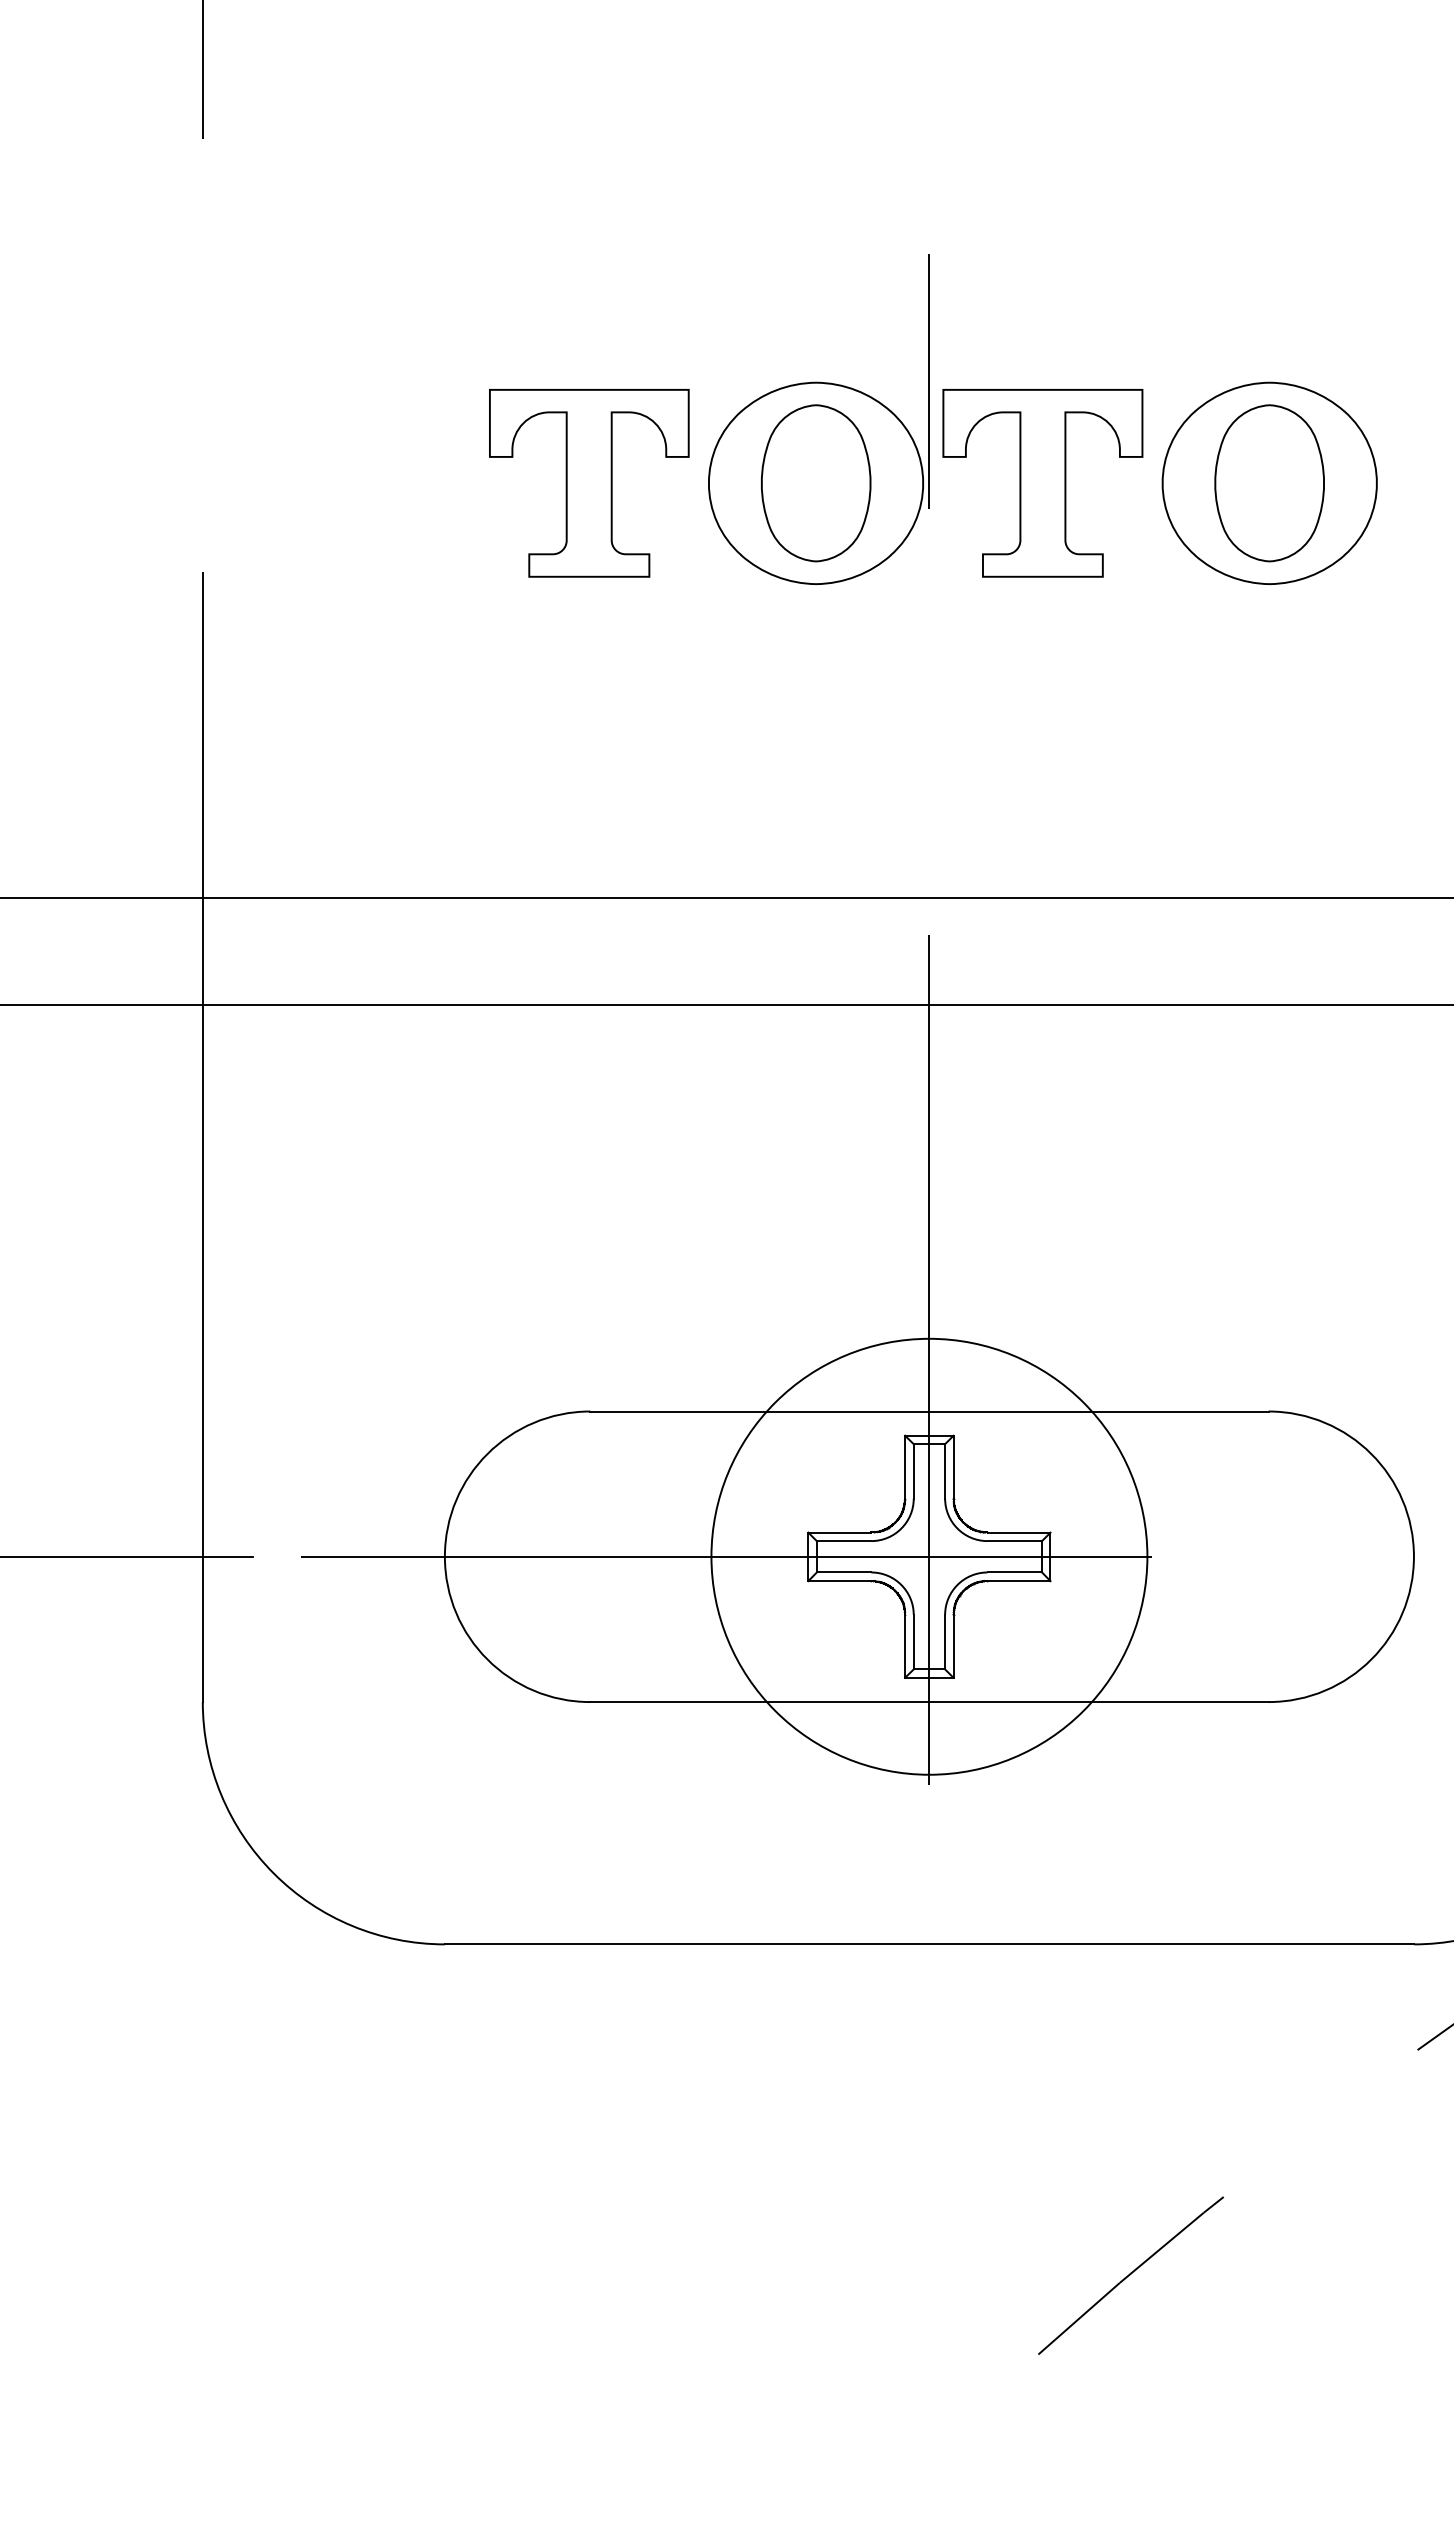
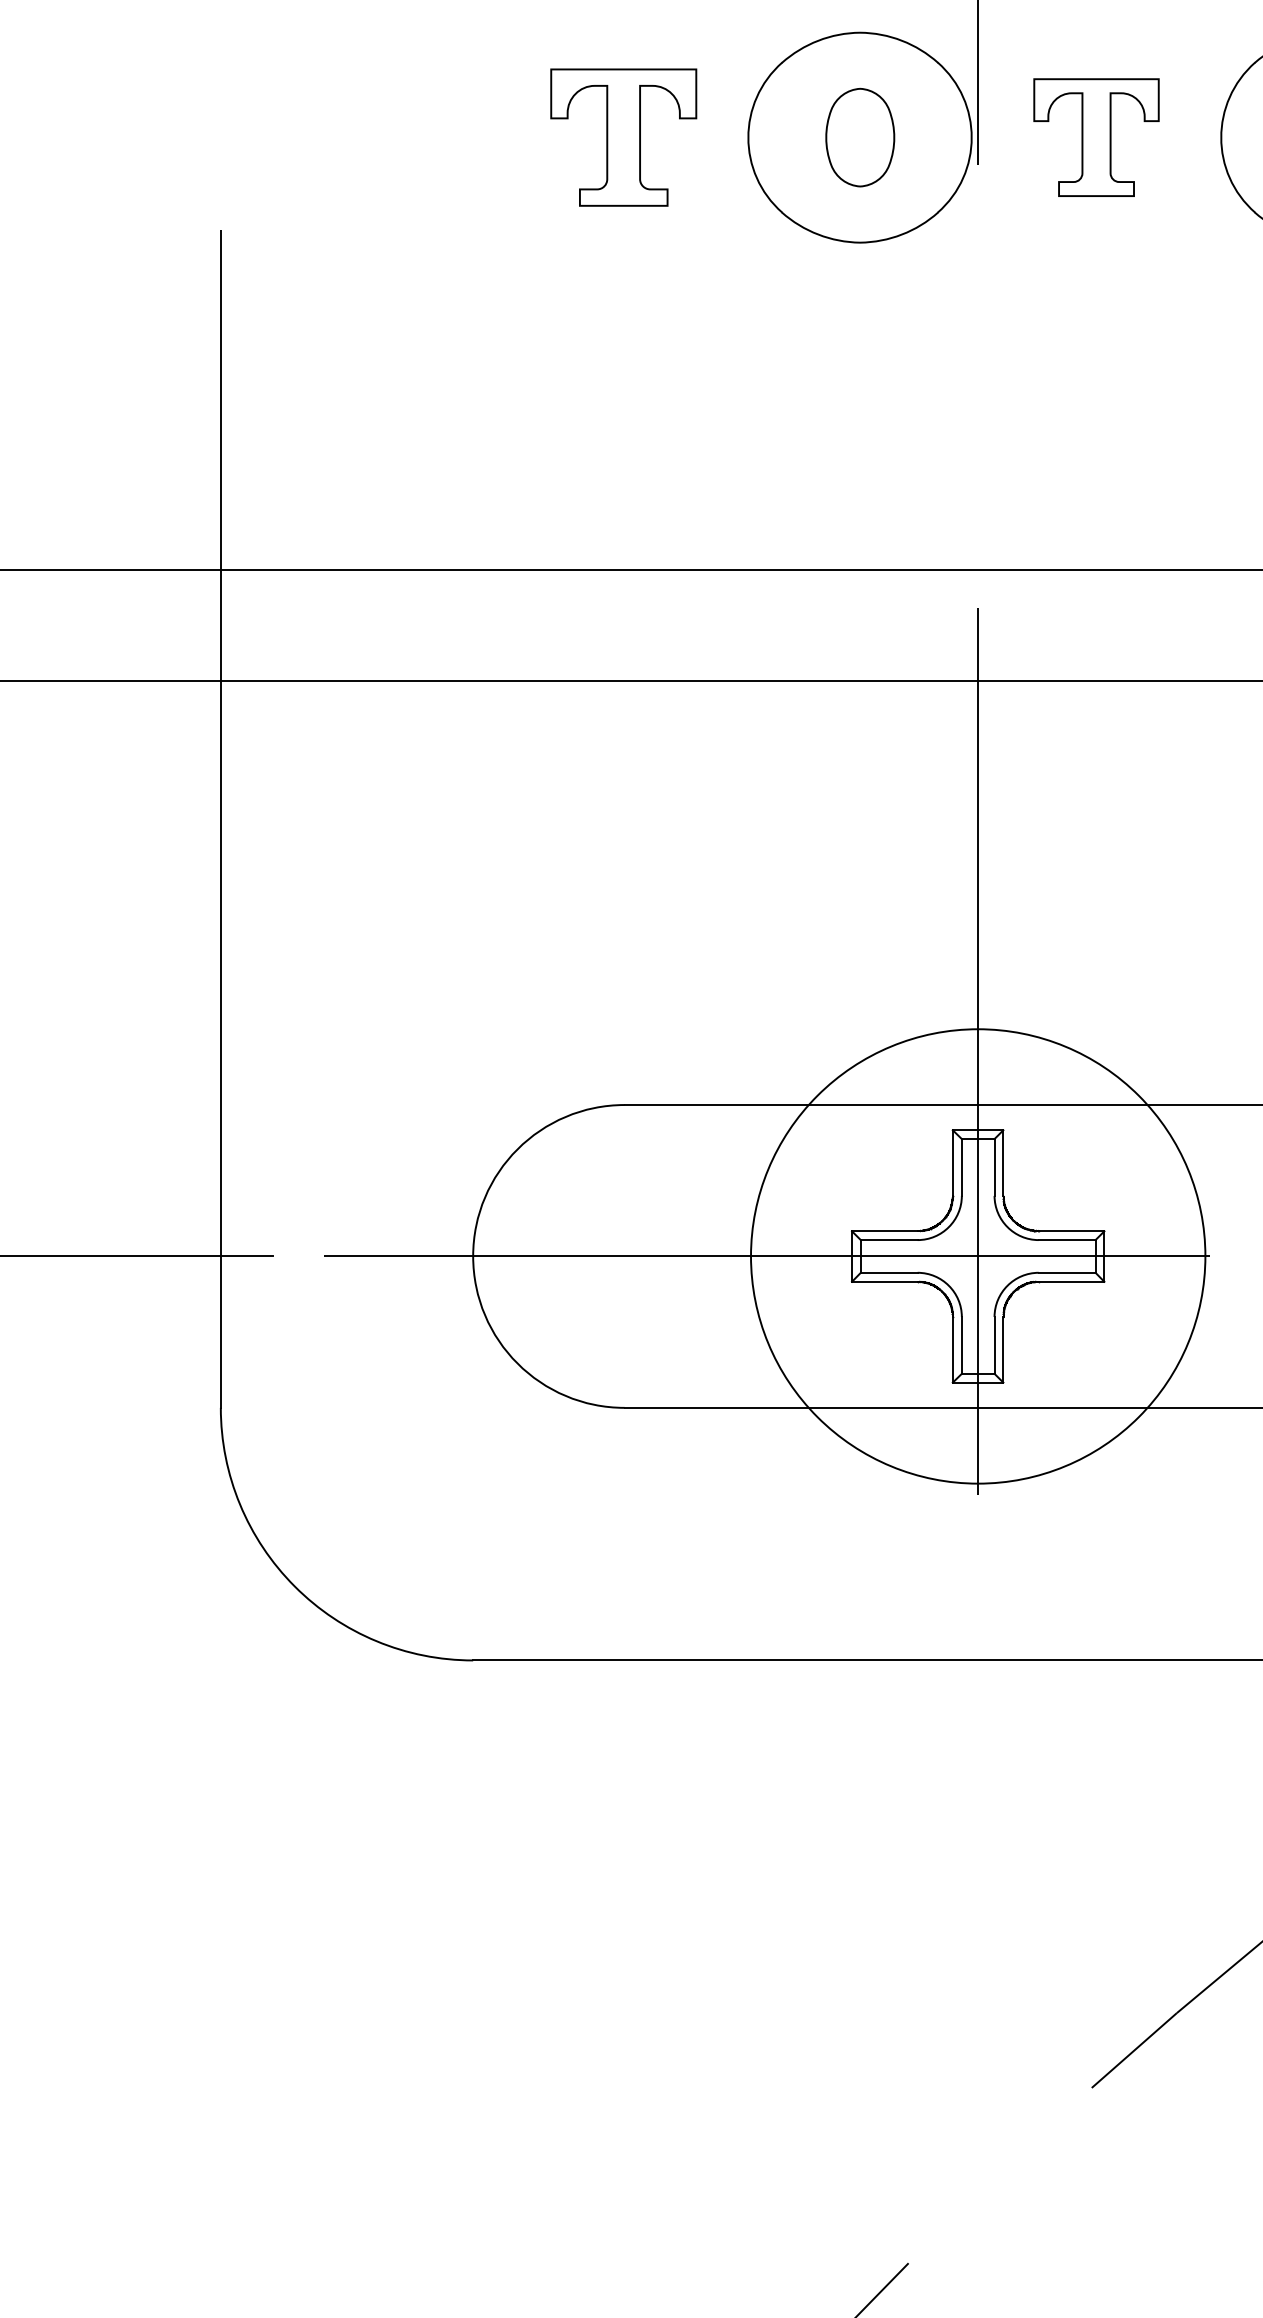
part: (589, 483) -> (623, 137), size x0.7
part: (816, 483) -> (860, 137), size x0.6
part: (1042, 483) -> (1096, 137), size x0.6

